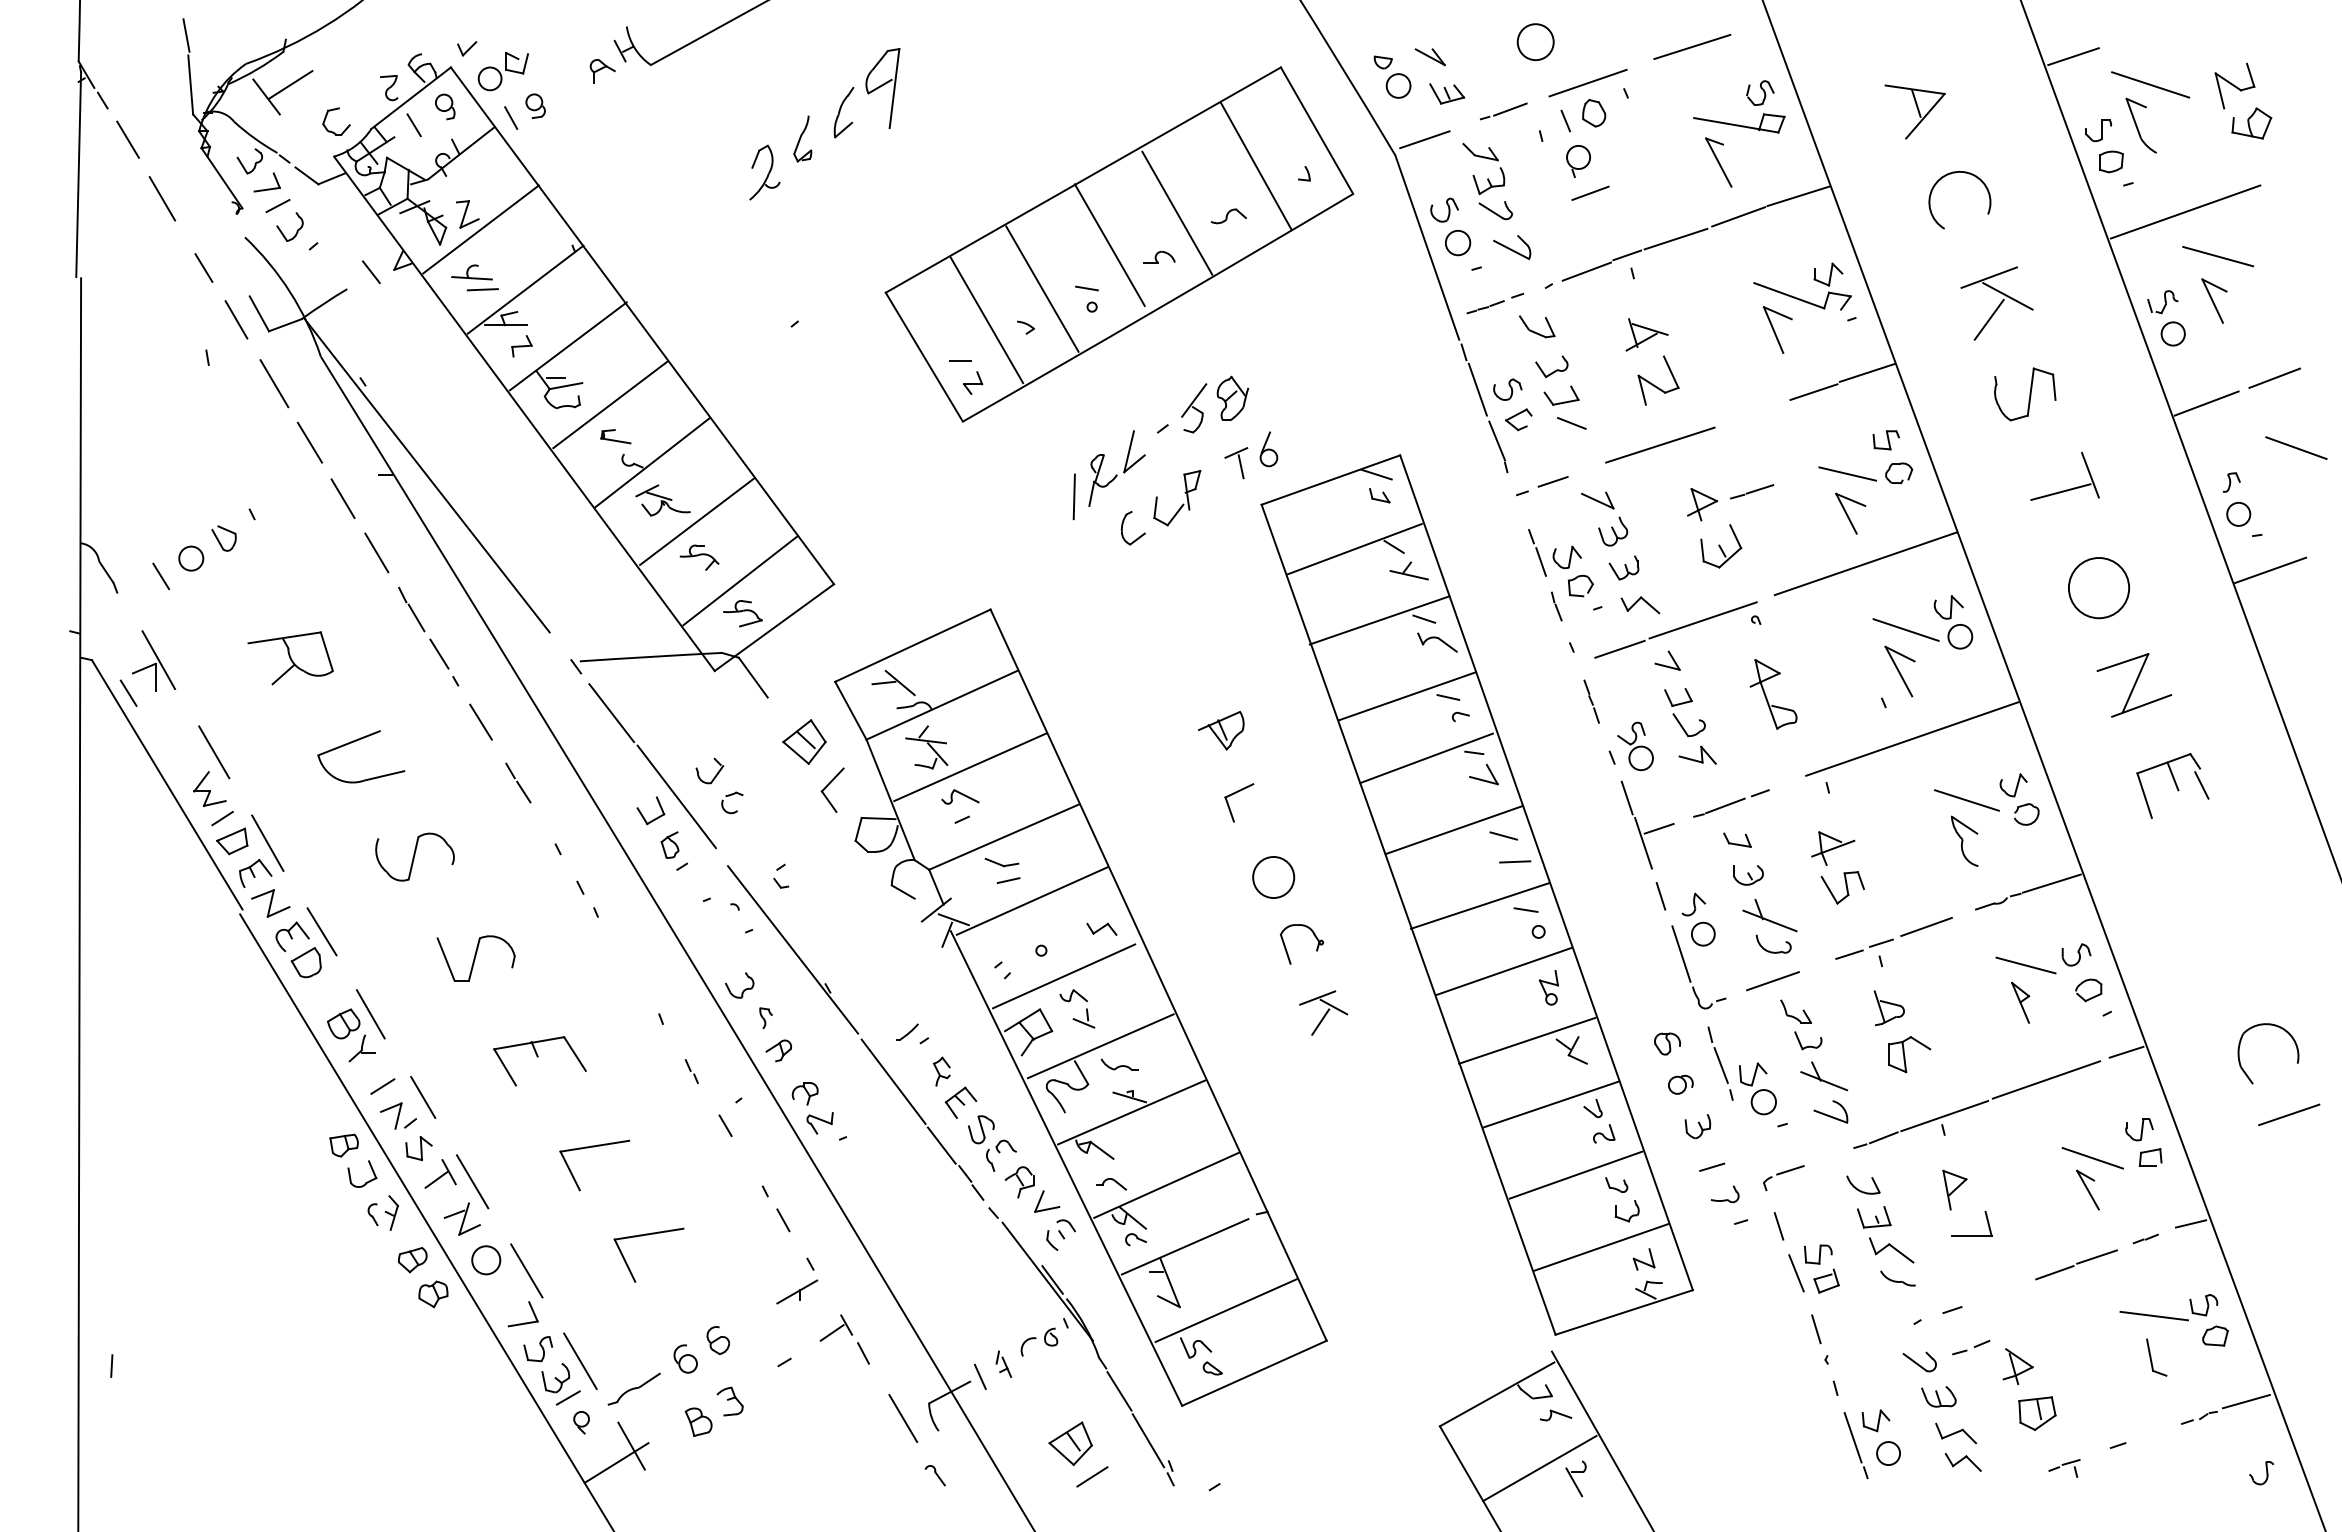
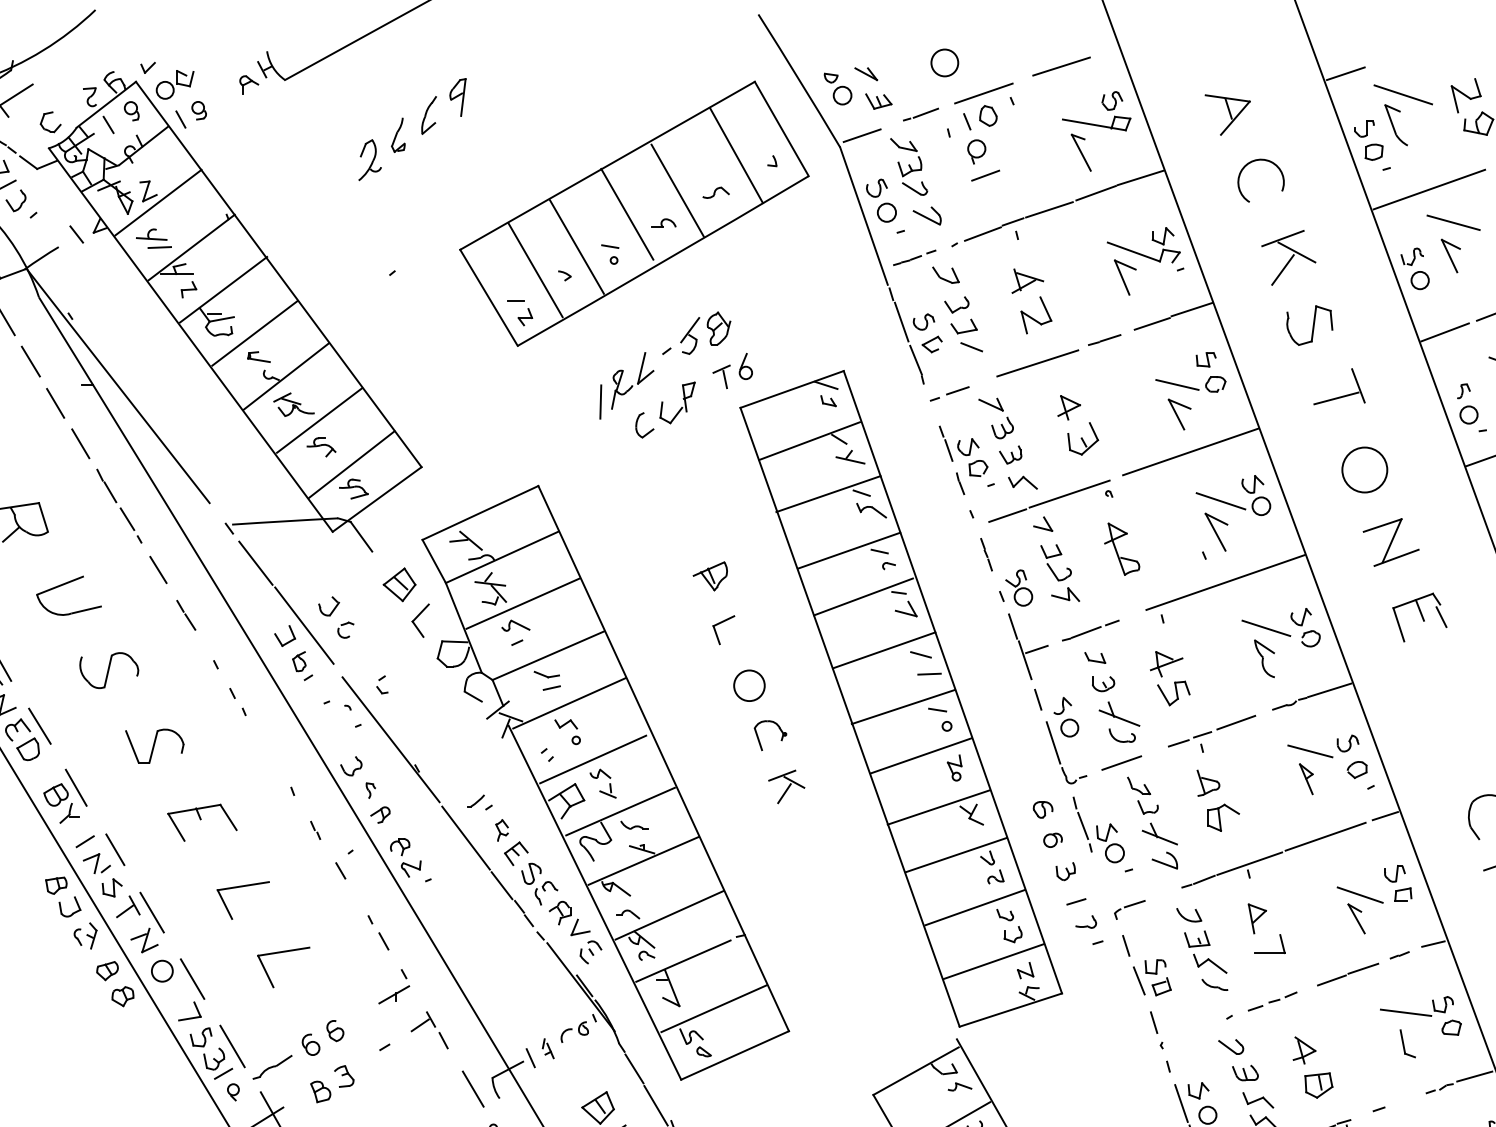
part: (882, 88) -> (457, 97), size x0.62
line: (1752, 491) -> (1104, 339), moved
part: (1101, 928) -> (565, 723), moved
part: (1971, 1347) -> (1283, 997), moved

